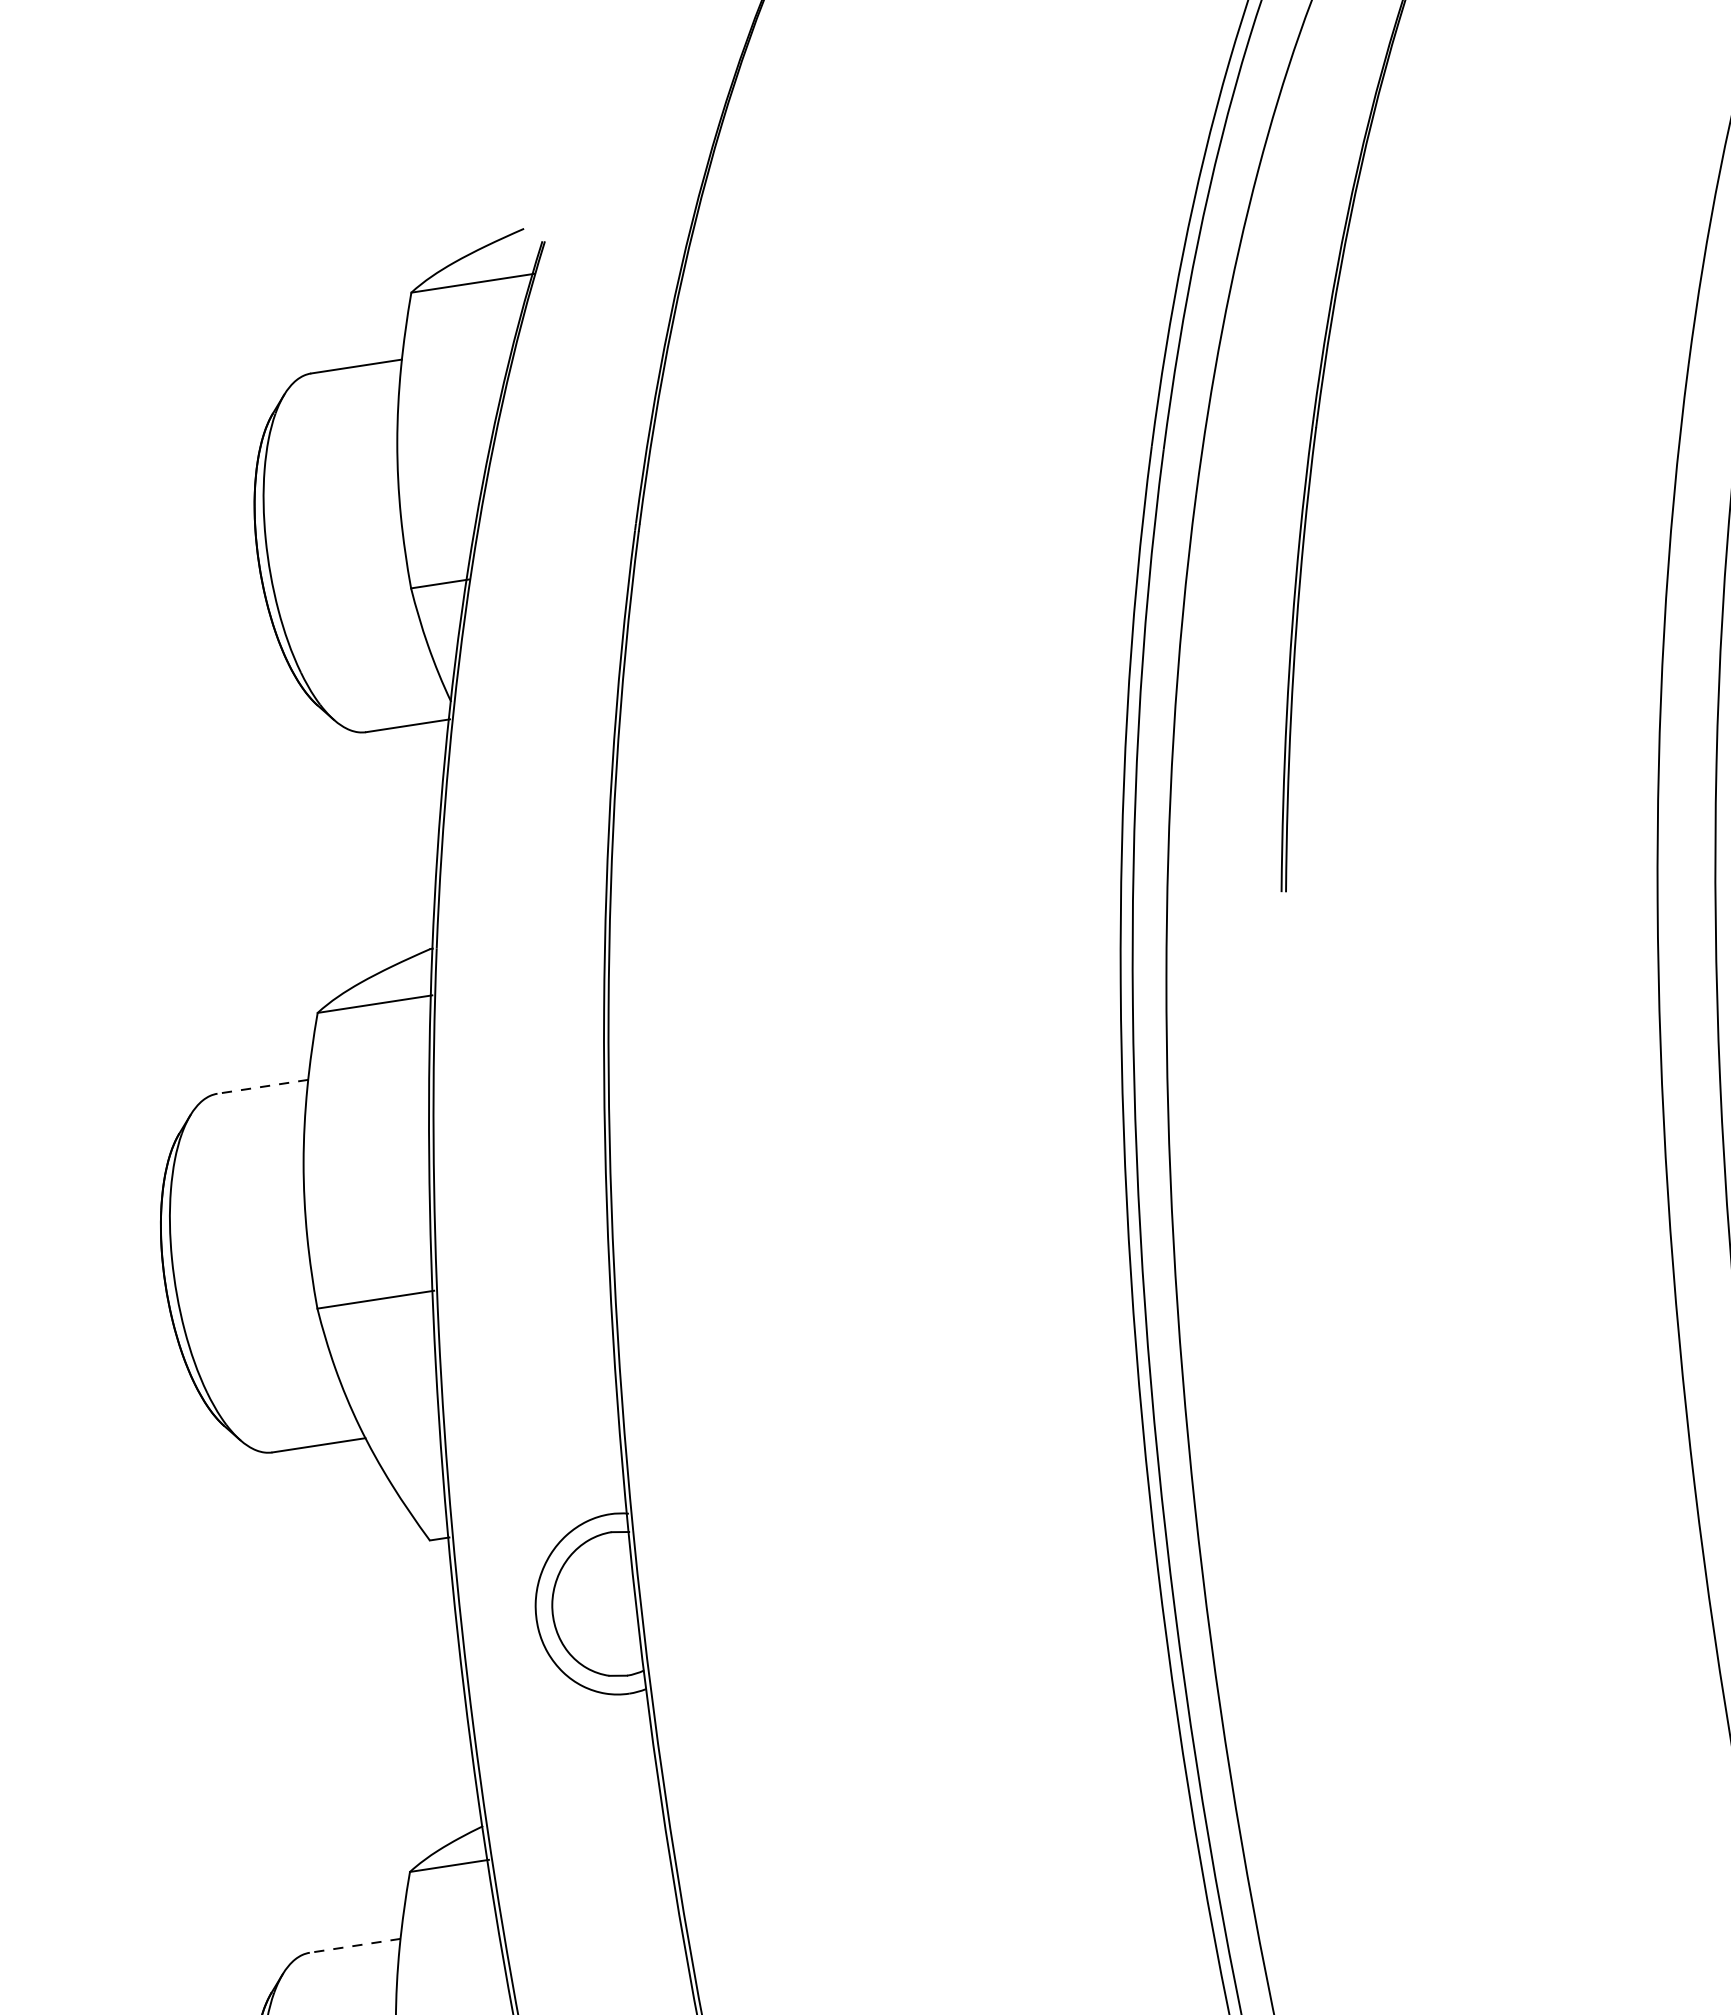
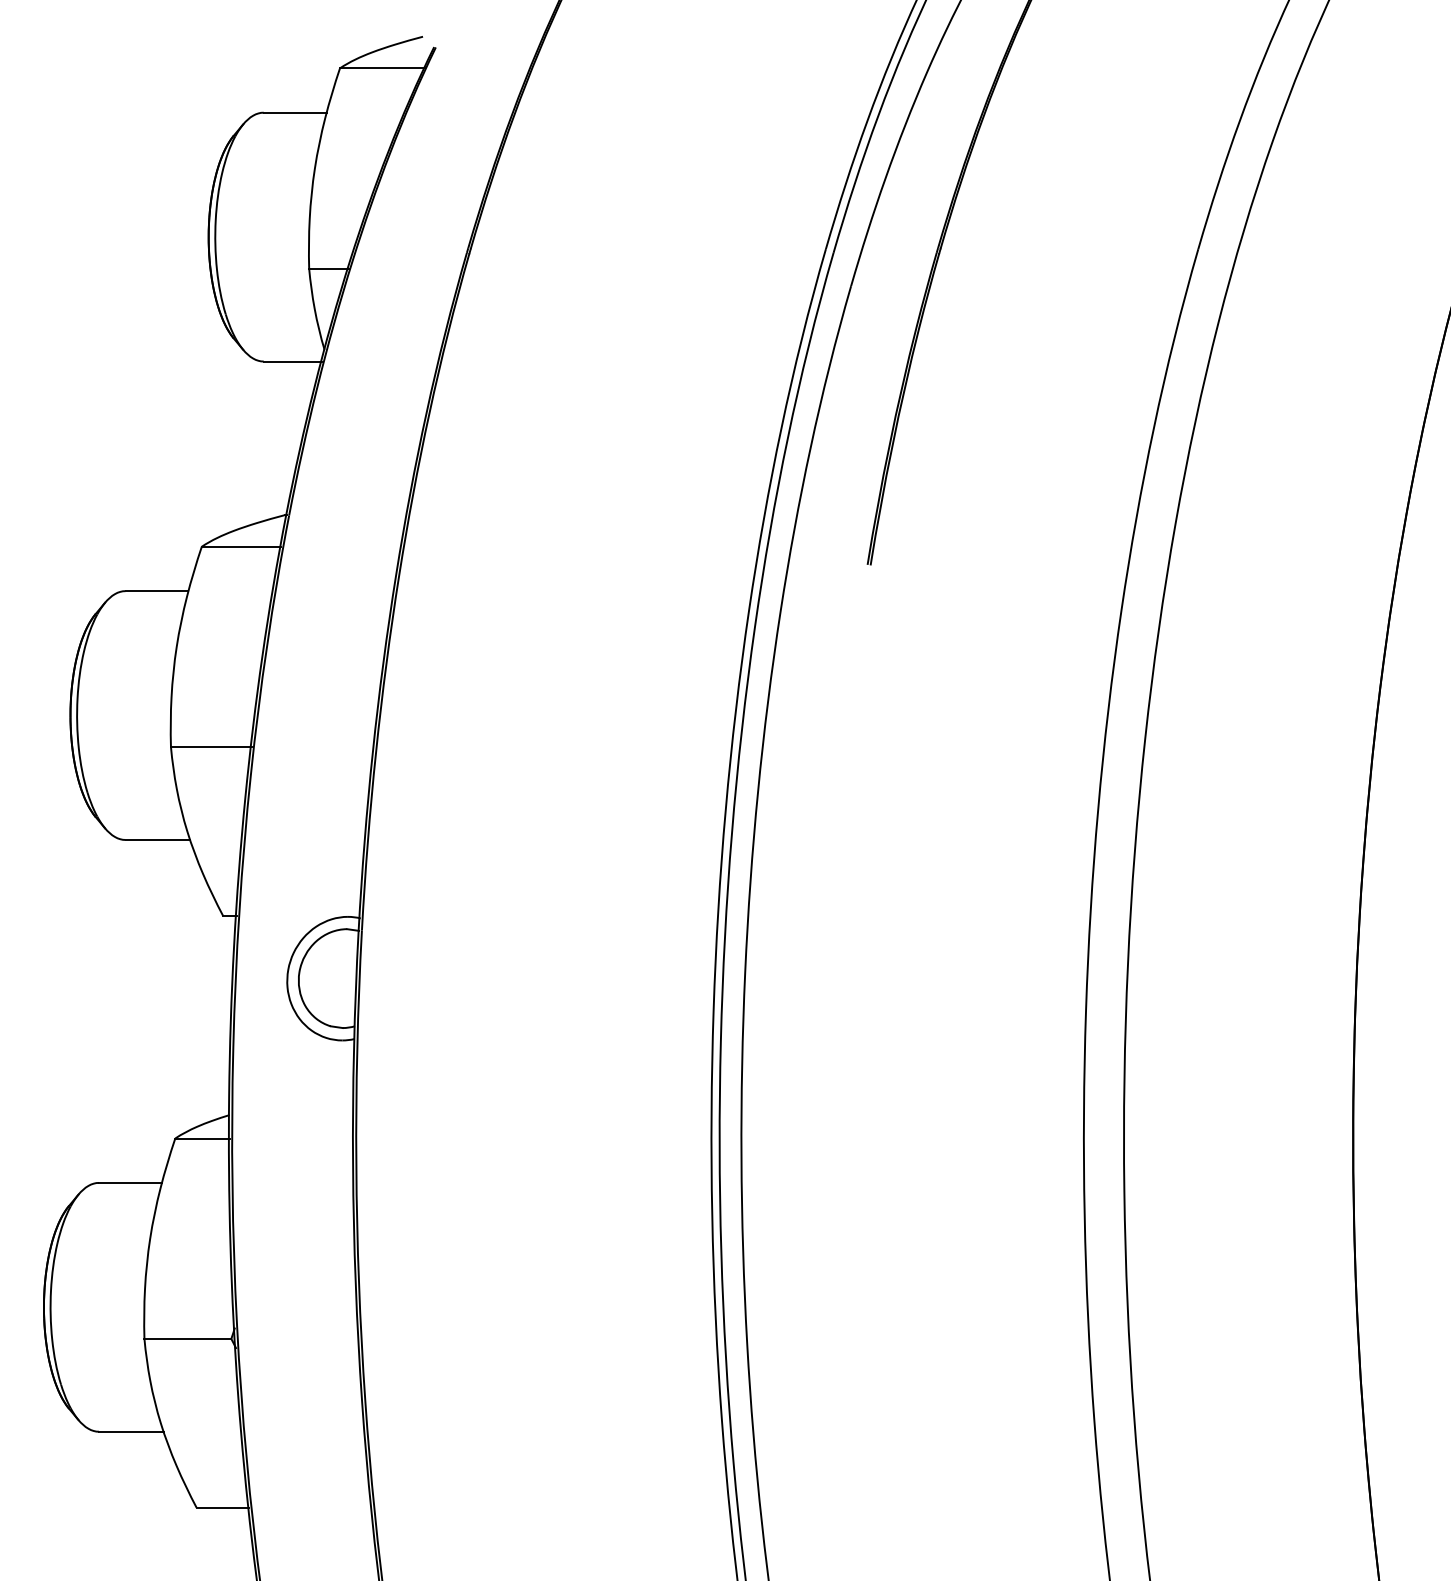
line: (262, 1087) -> (156, 591), dashed -> solid
line: (353, 1945) -> (129, 1182), dashed -> solid

